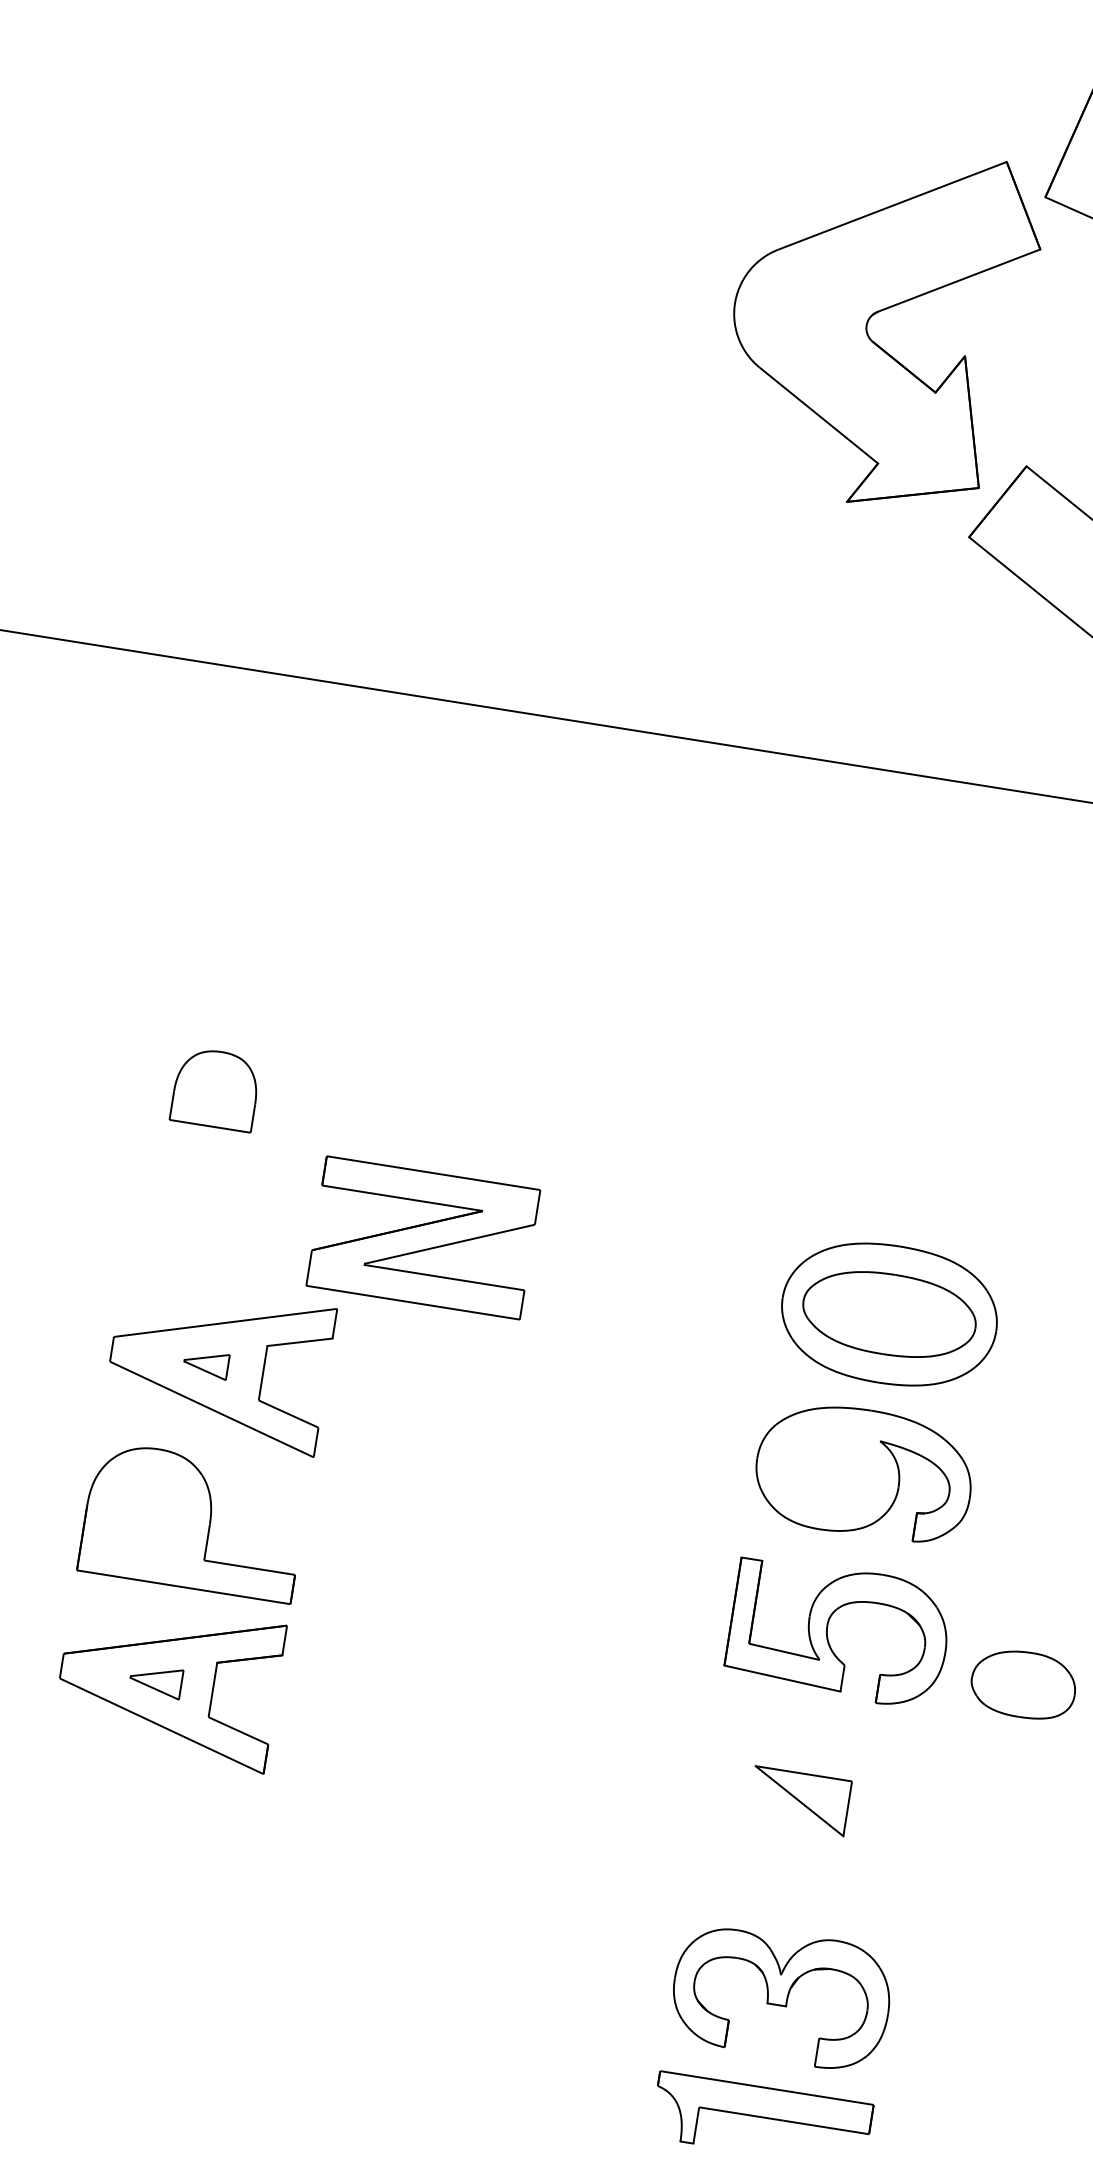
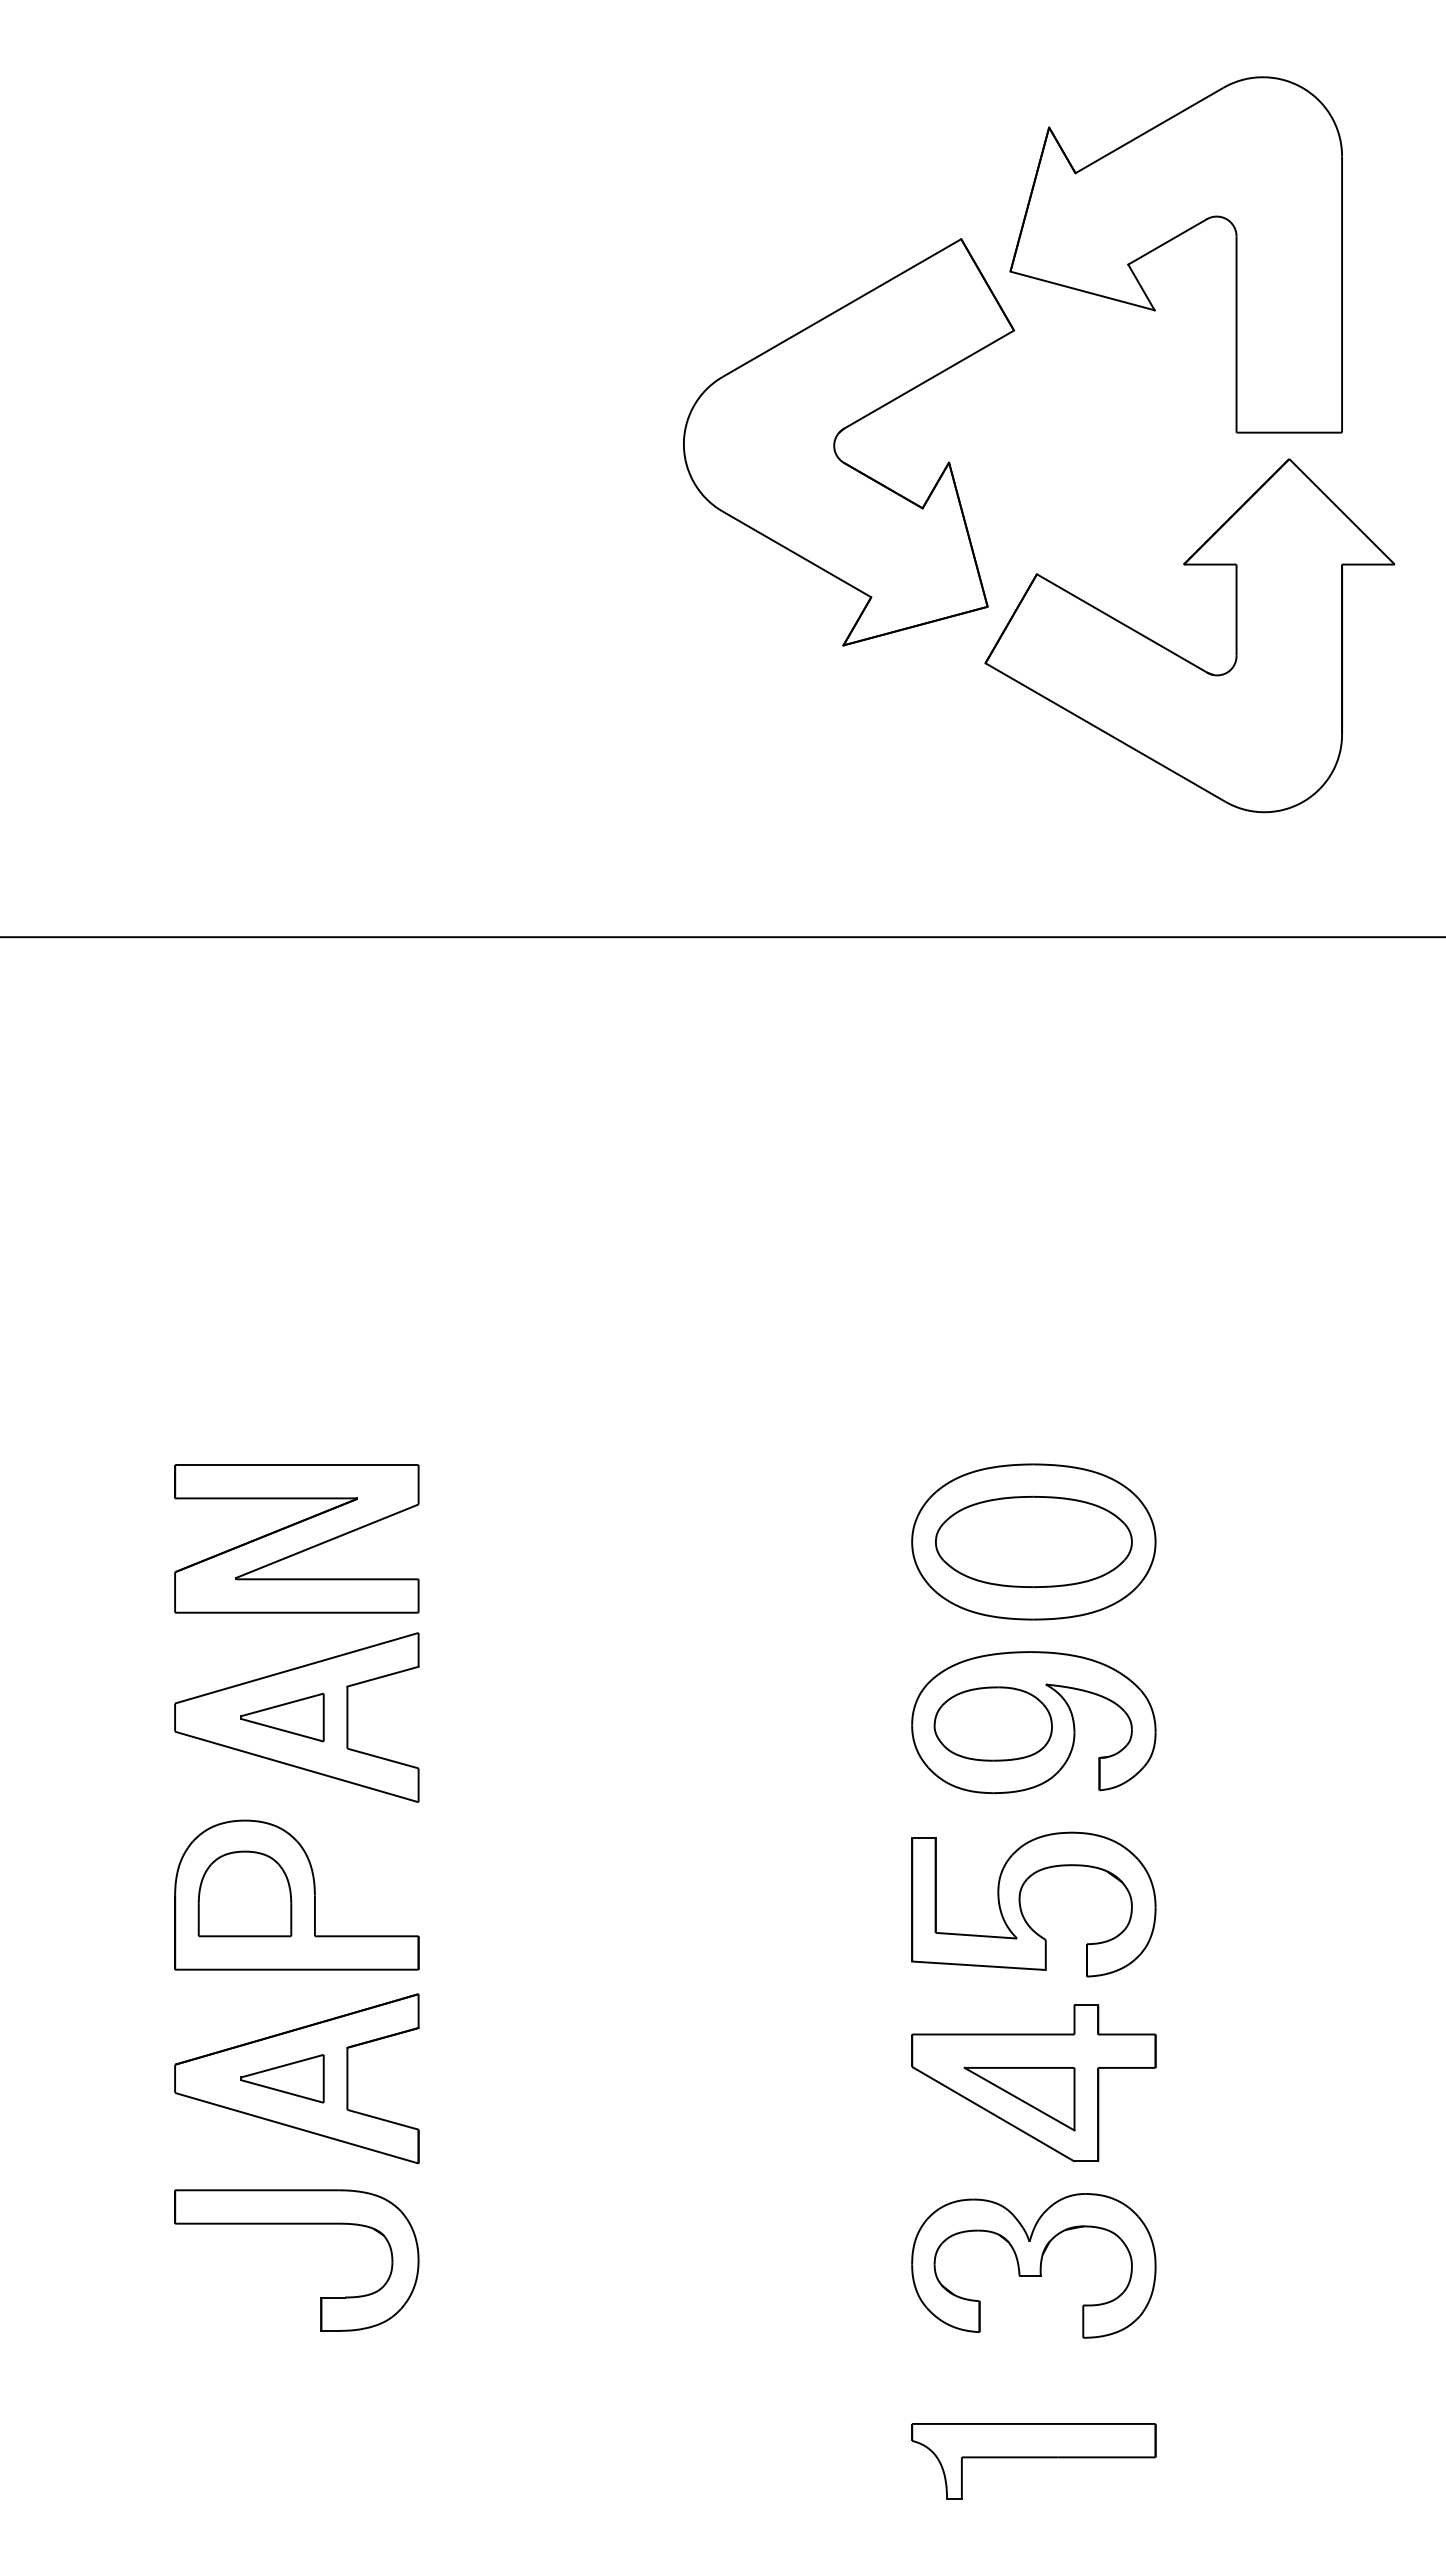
part: (215, 1088) -> (244, 1893), moved
part: (423, 1237) -> (296, 1538), moved
part: (206, 1364) -> (282, 1717), size x1.67
part: (156, 1680) -> (282, 2078), size x1.43
part: (1023, 1684) -> (992, 1723), moved
part: (814, 1788) -> (1033, 2082), added
part: (148, 1810) -> (296, 2224), added
part: (781, 1996) -> (1033, 2265), moved

